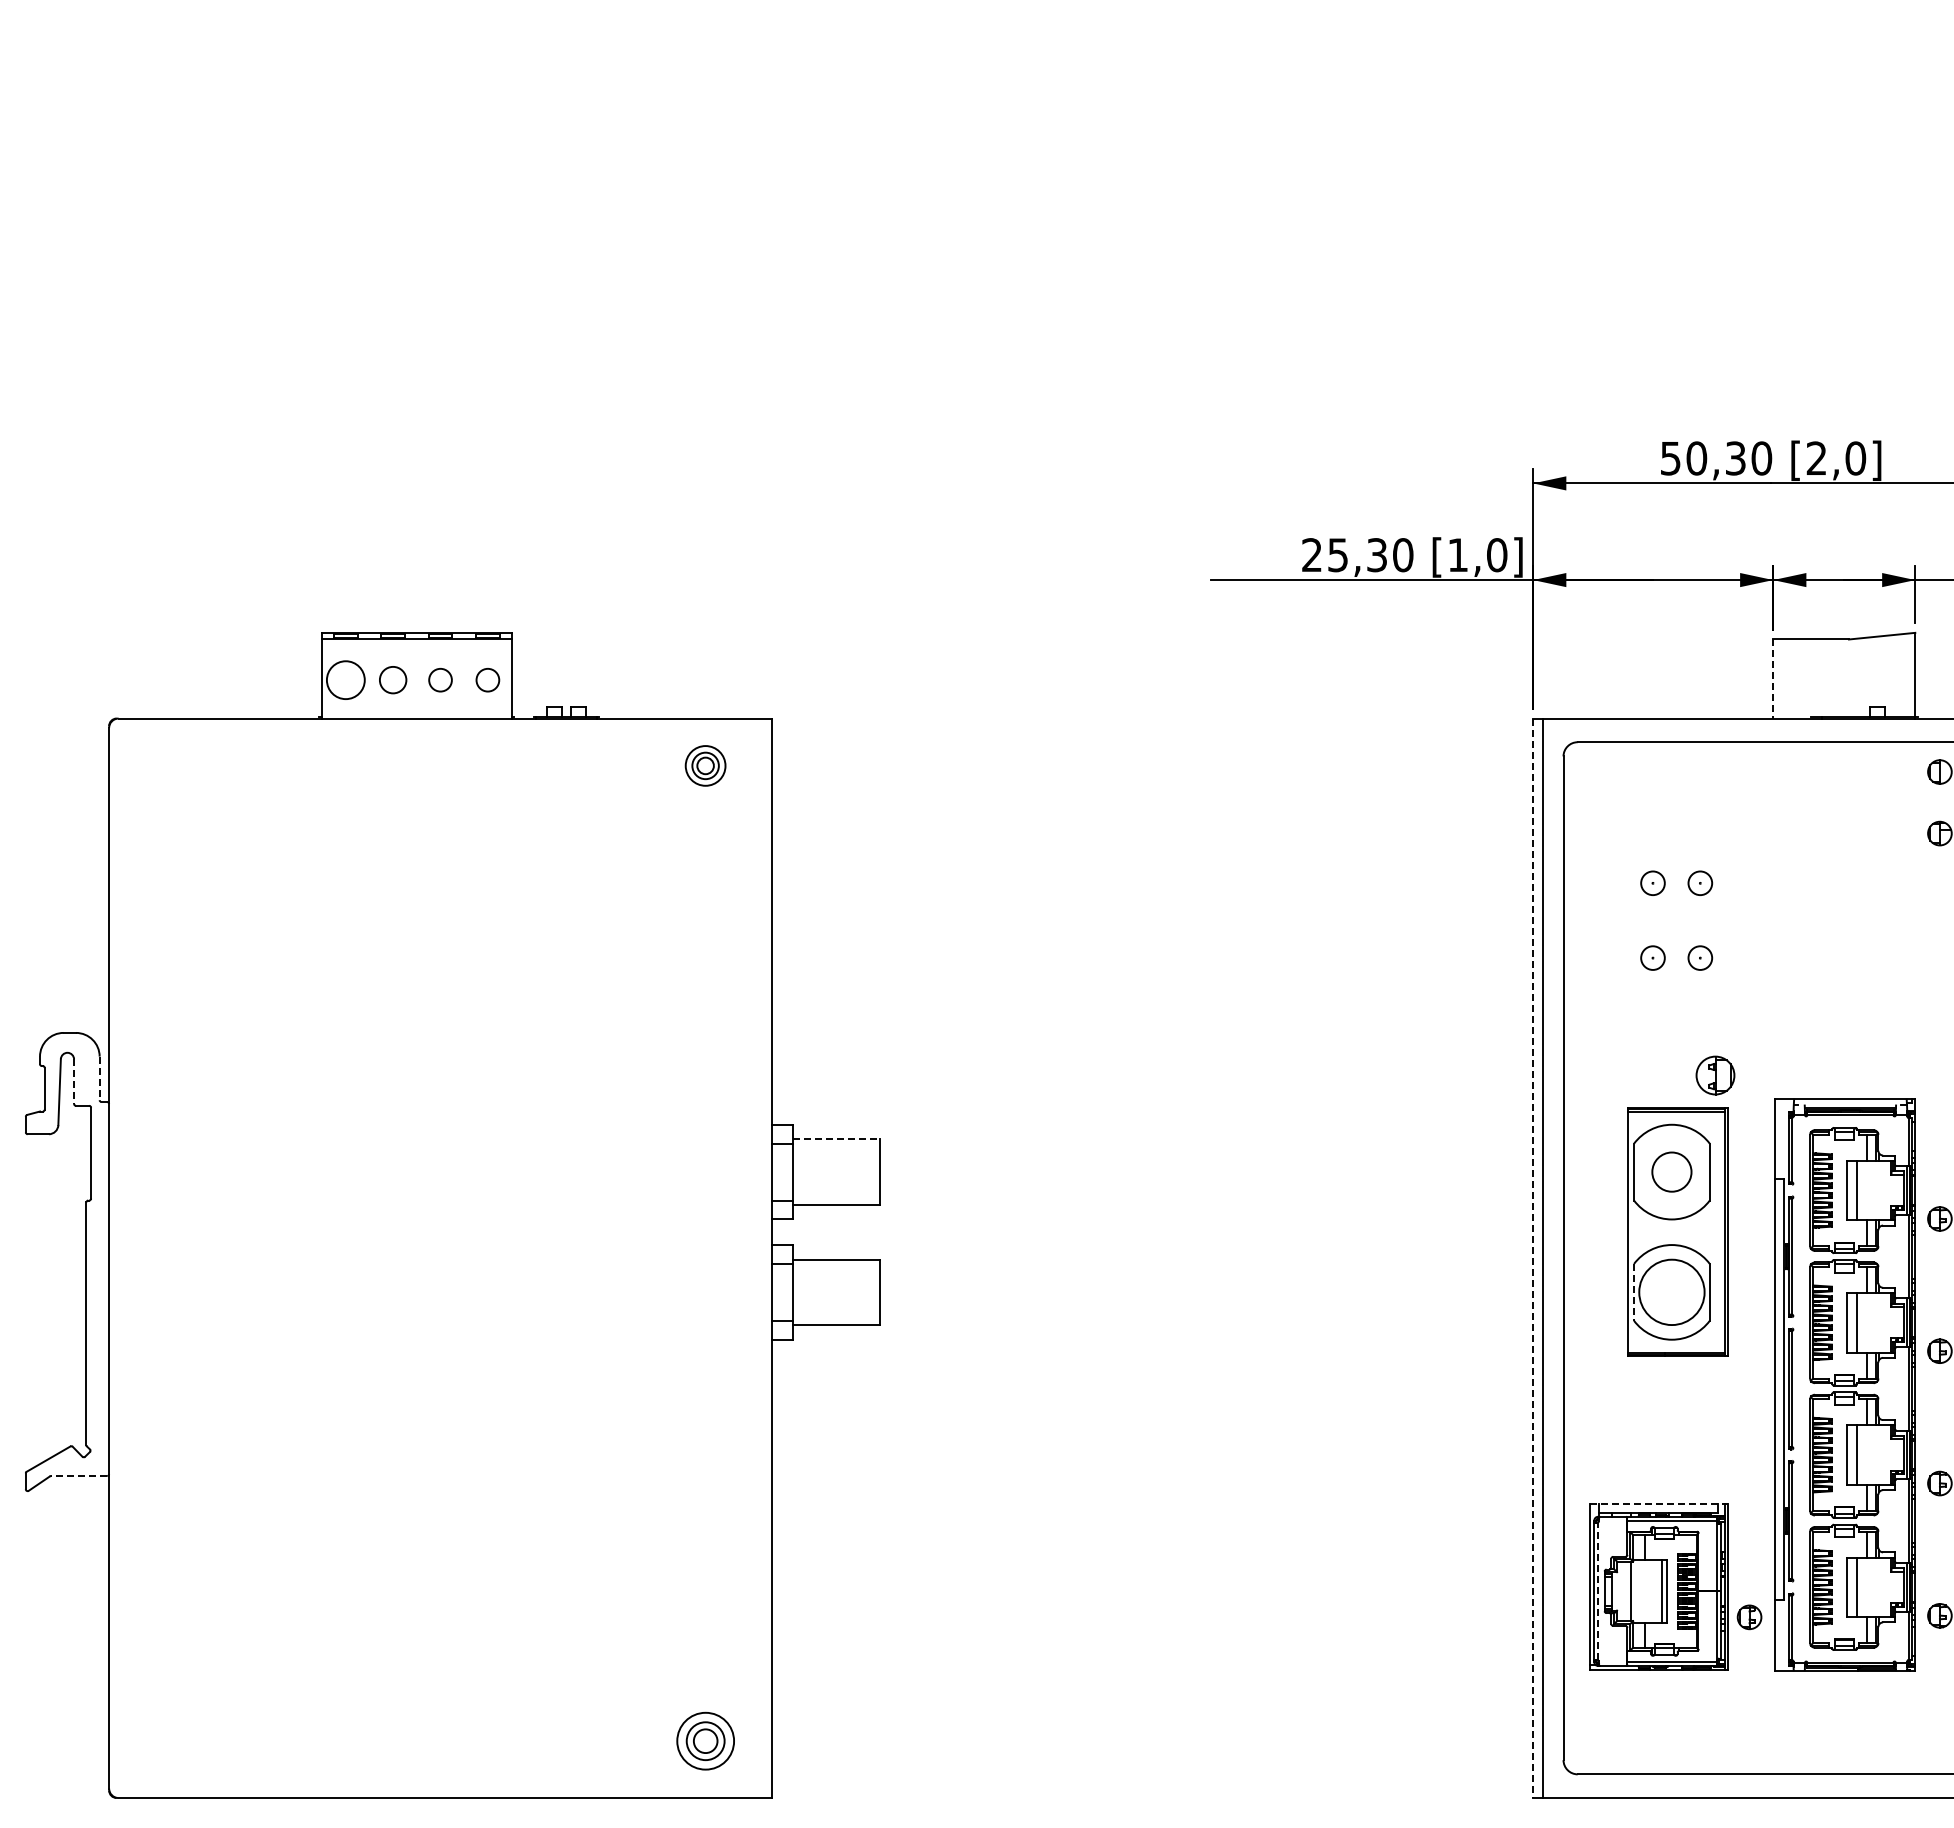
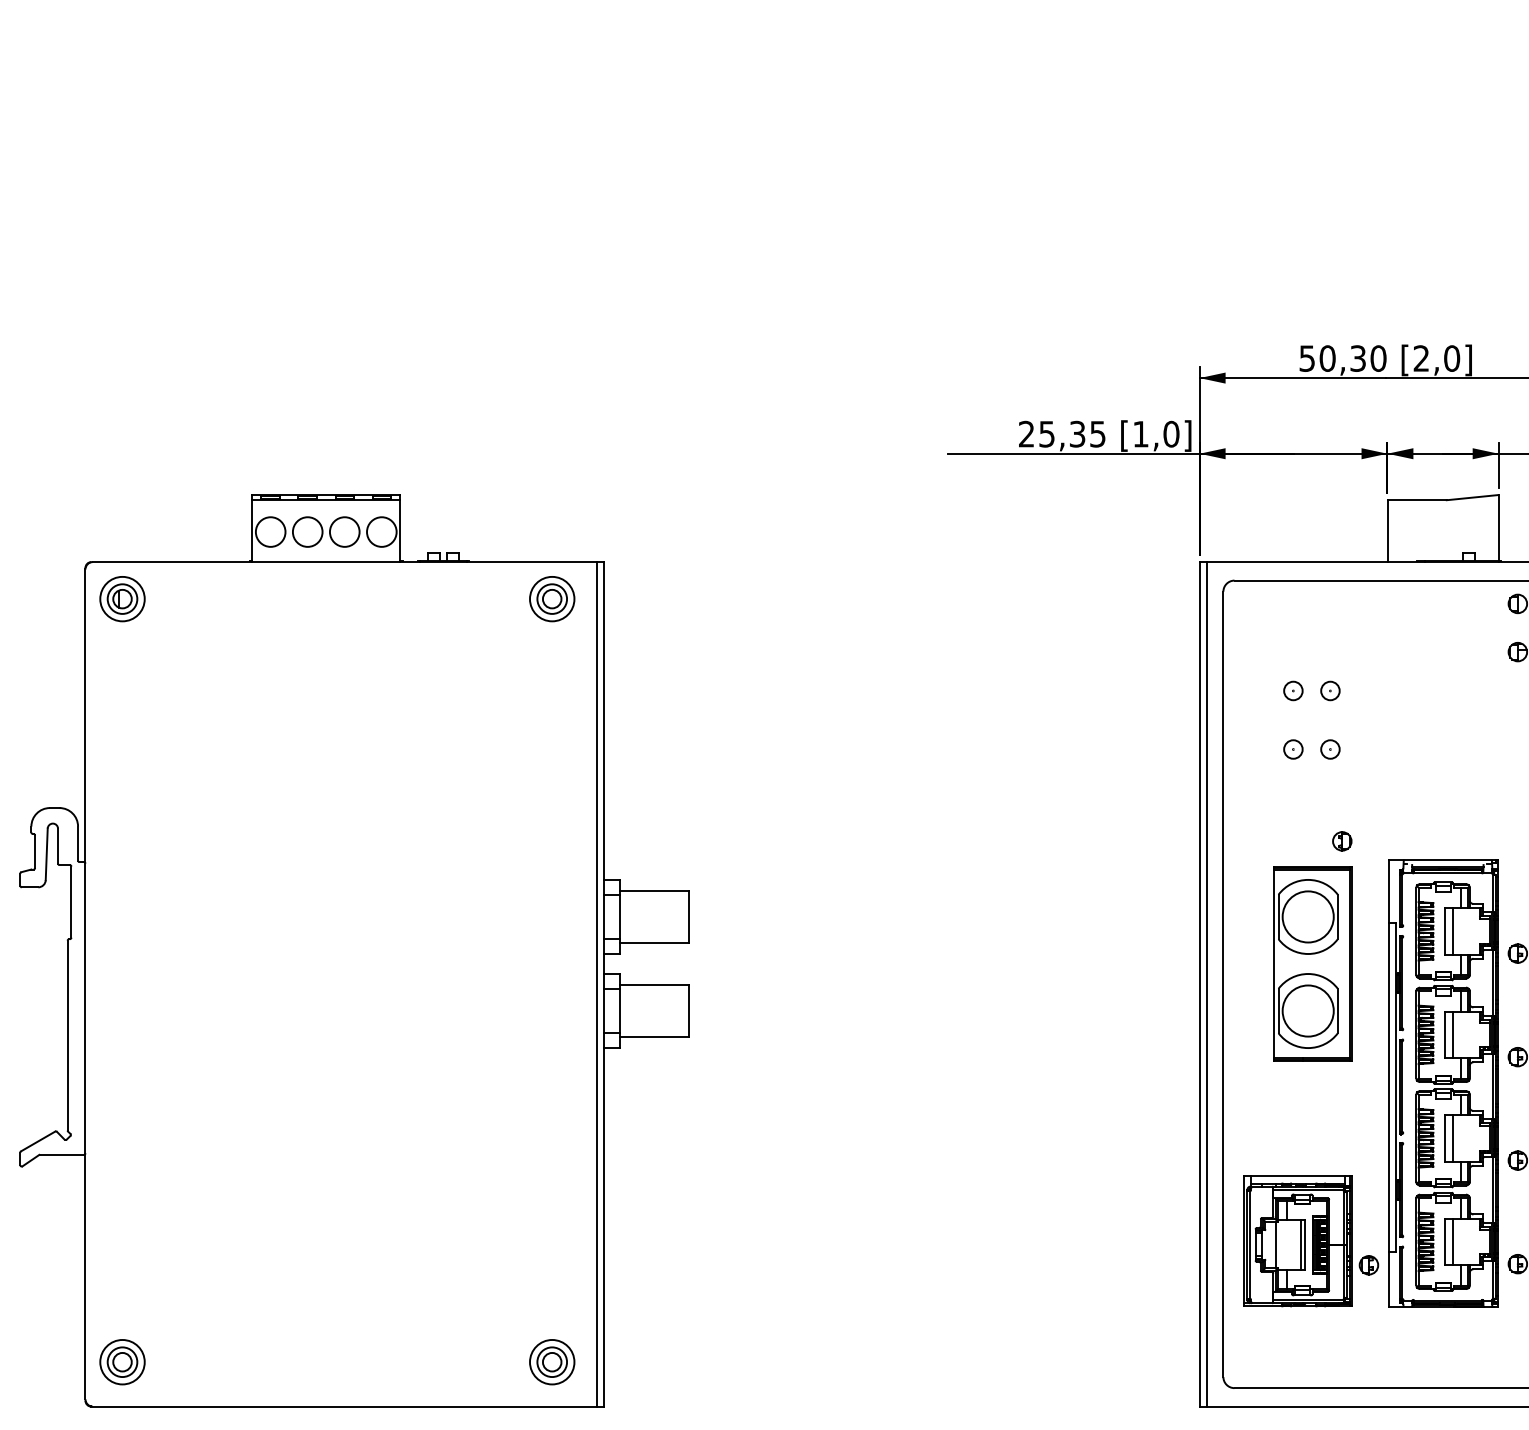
text: (1403, 555) -> (1098, 434), 25,30 -> 25,35
circle: (392, 679) -> (307, 531), size x1.43
line: (1773, 679) -> (1387, 531), dashed -> solid
circle: (440, 680) -> (344, 532), size x1.67
circle: (487, 680) -> (381, 532), size x1.67
part: (156, 765) -> (122, 598), added
part: (705, 765) -> (552, 598), size x1.43
part: (1715, 1075) -> (1342, 841), size x0.62
line: (99, 1078) -> (77, 843), dashed -> solid
line: (74, 1082) -> (58, 846), dashed -> solid
line: (836, 1139) -> (654, 891), dashed -> solid
circle: (1671, 1171) -> (1307, 916), size x1.67
line: (762, 1258) -> (596, 984), added
line: (1533, 1258) -> (1199, 984), dashed -> solid
line: (1634, 1292) -> (1278, 1011), dashed -> solid
line: (78, 1476) -> (61, 1155), dashed -> solid
line: (1659, 1503) -> (1298, 1176), dashed -> solid
line: (1598, 1591) -> (1250, 1245), dashed -> solid
part: (156, 1740) -> (122, 1361), added

